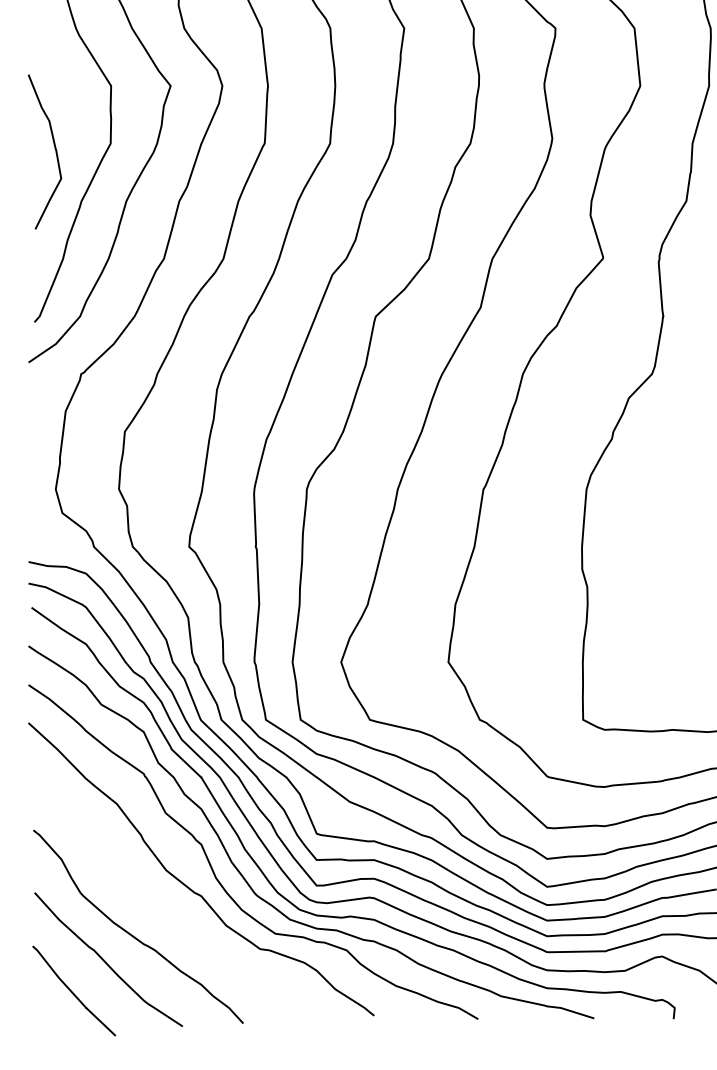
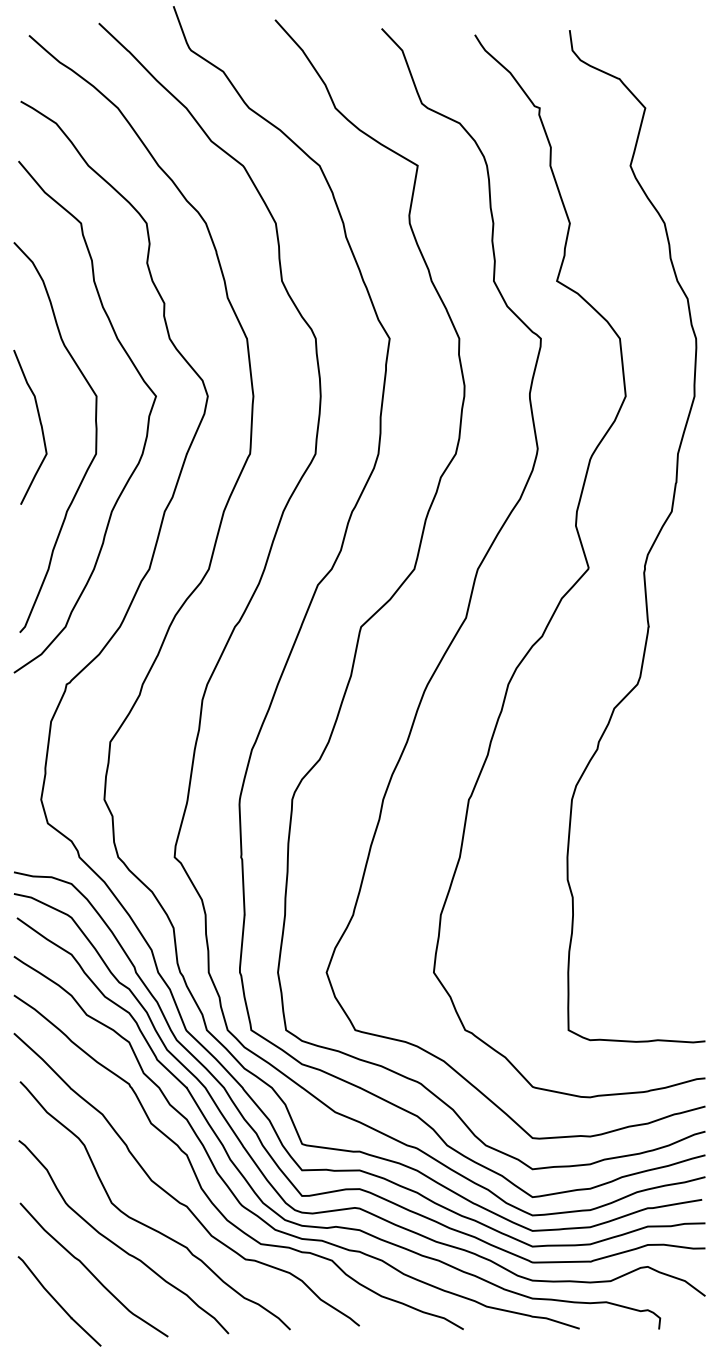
curve: (54, 147) -> (39, 422), moved
curve: (159, 913) -> (144, 1223), added

